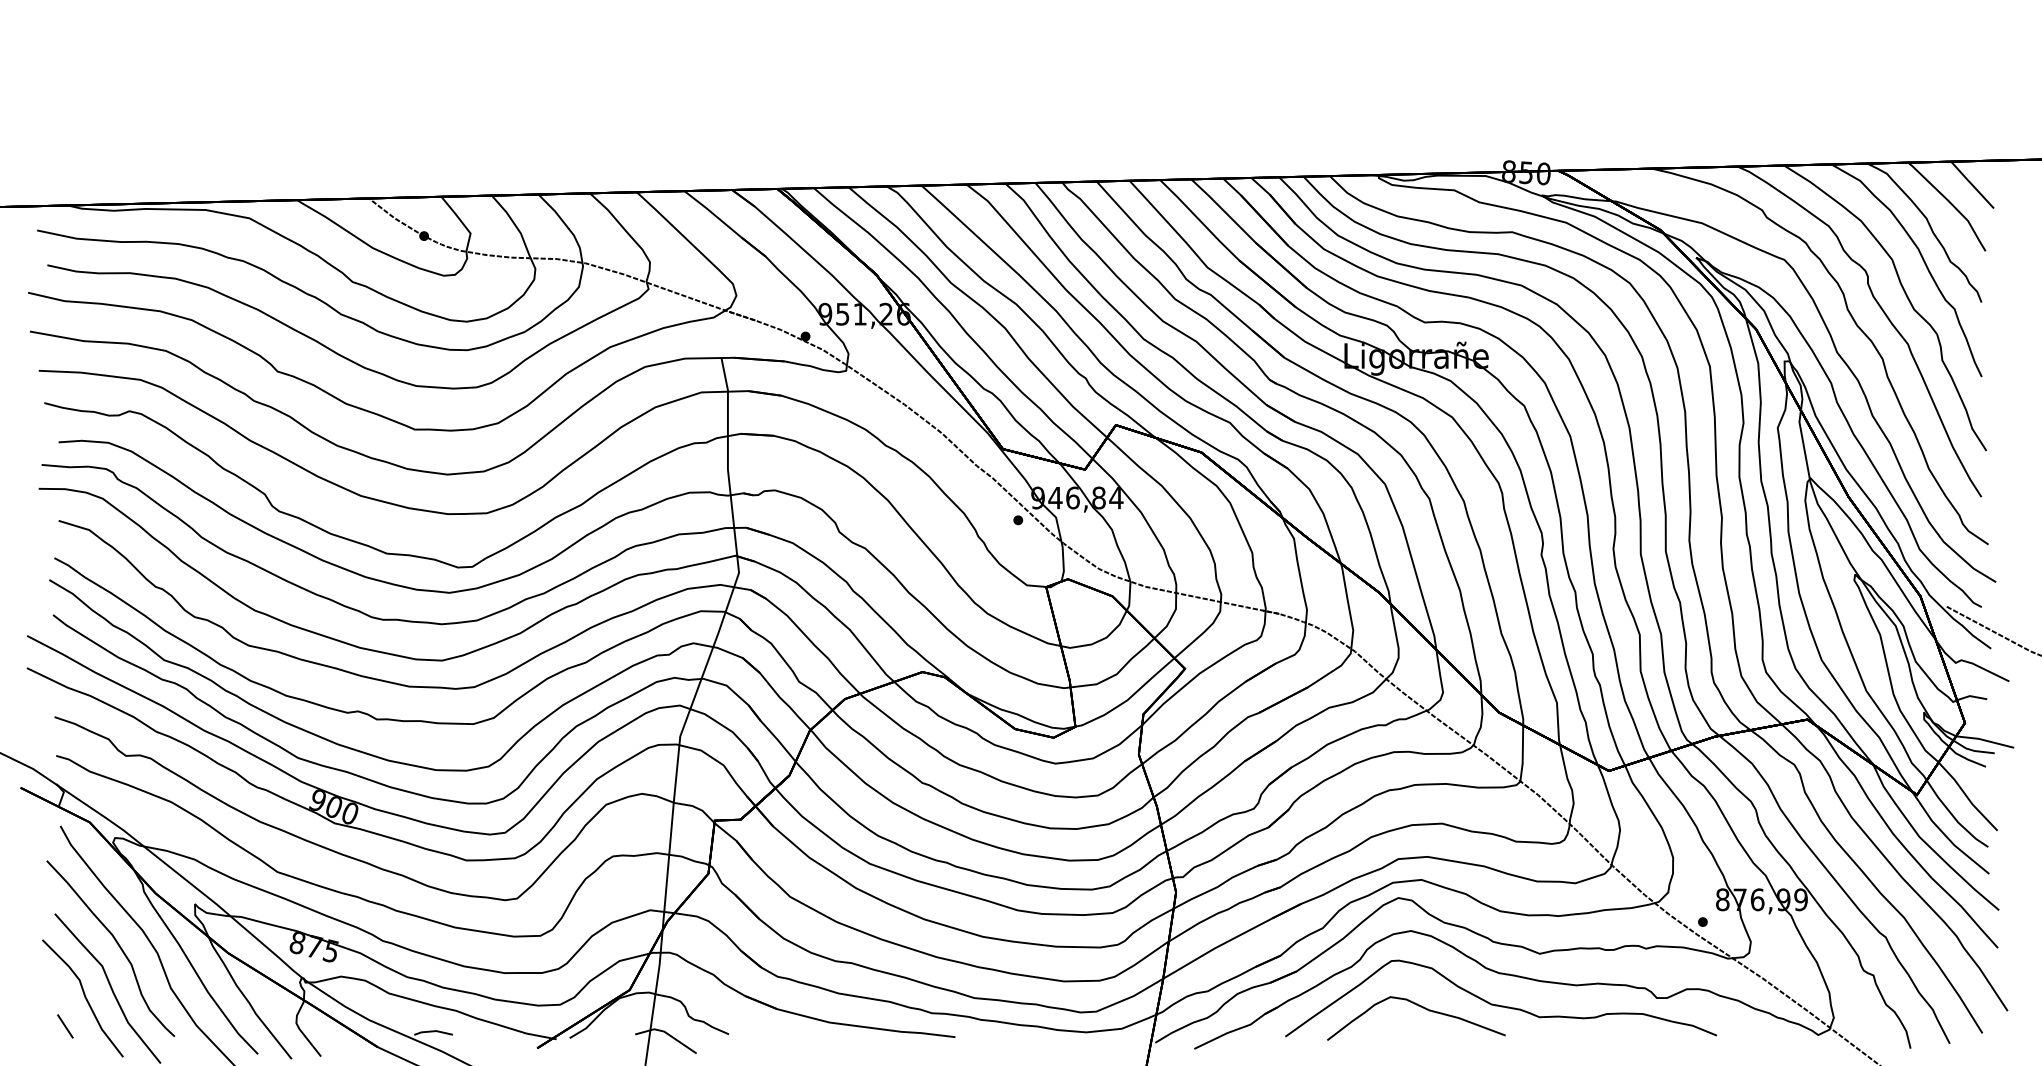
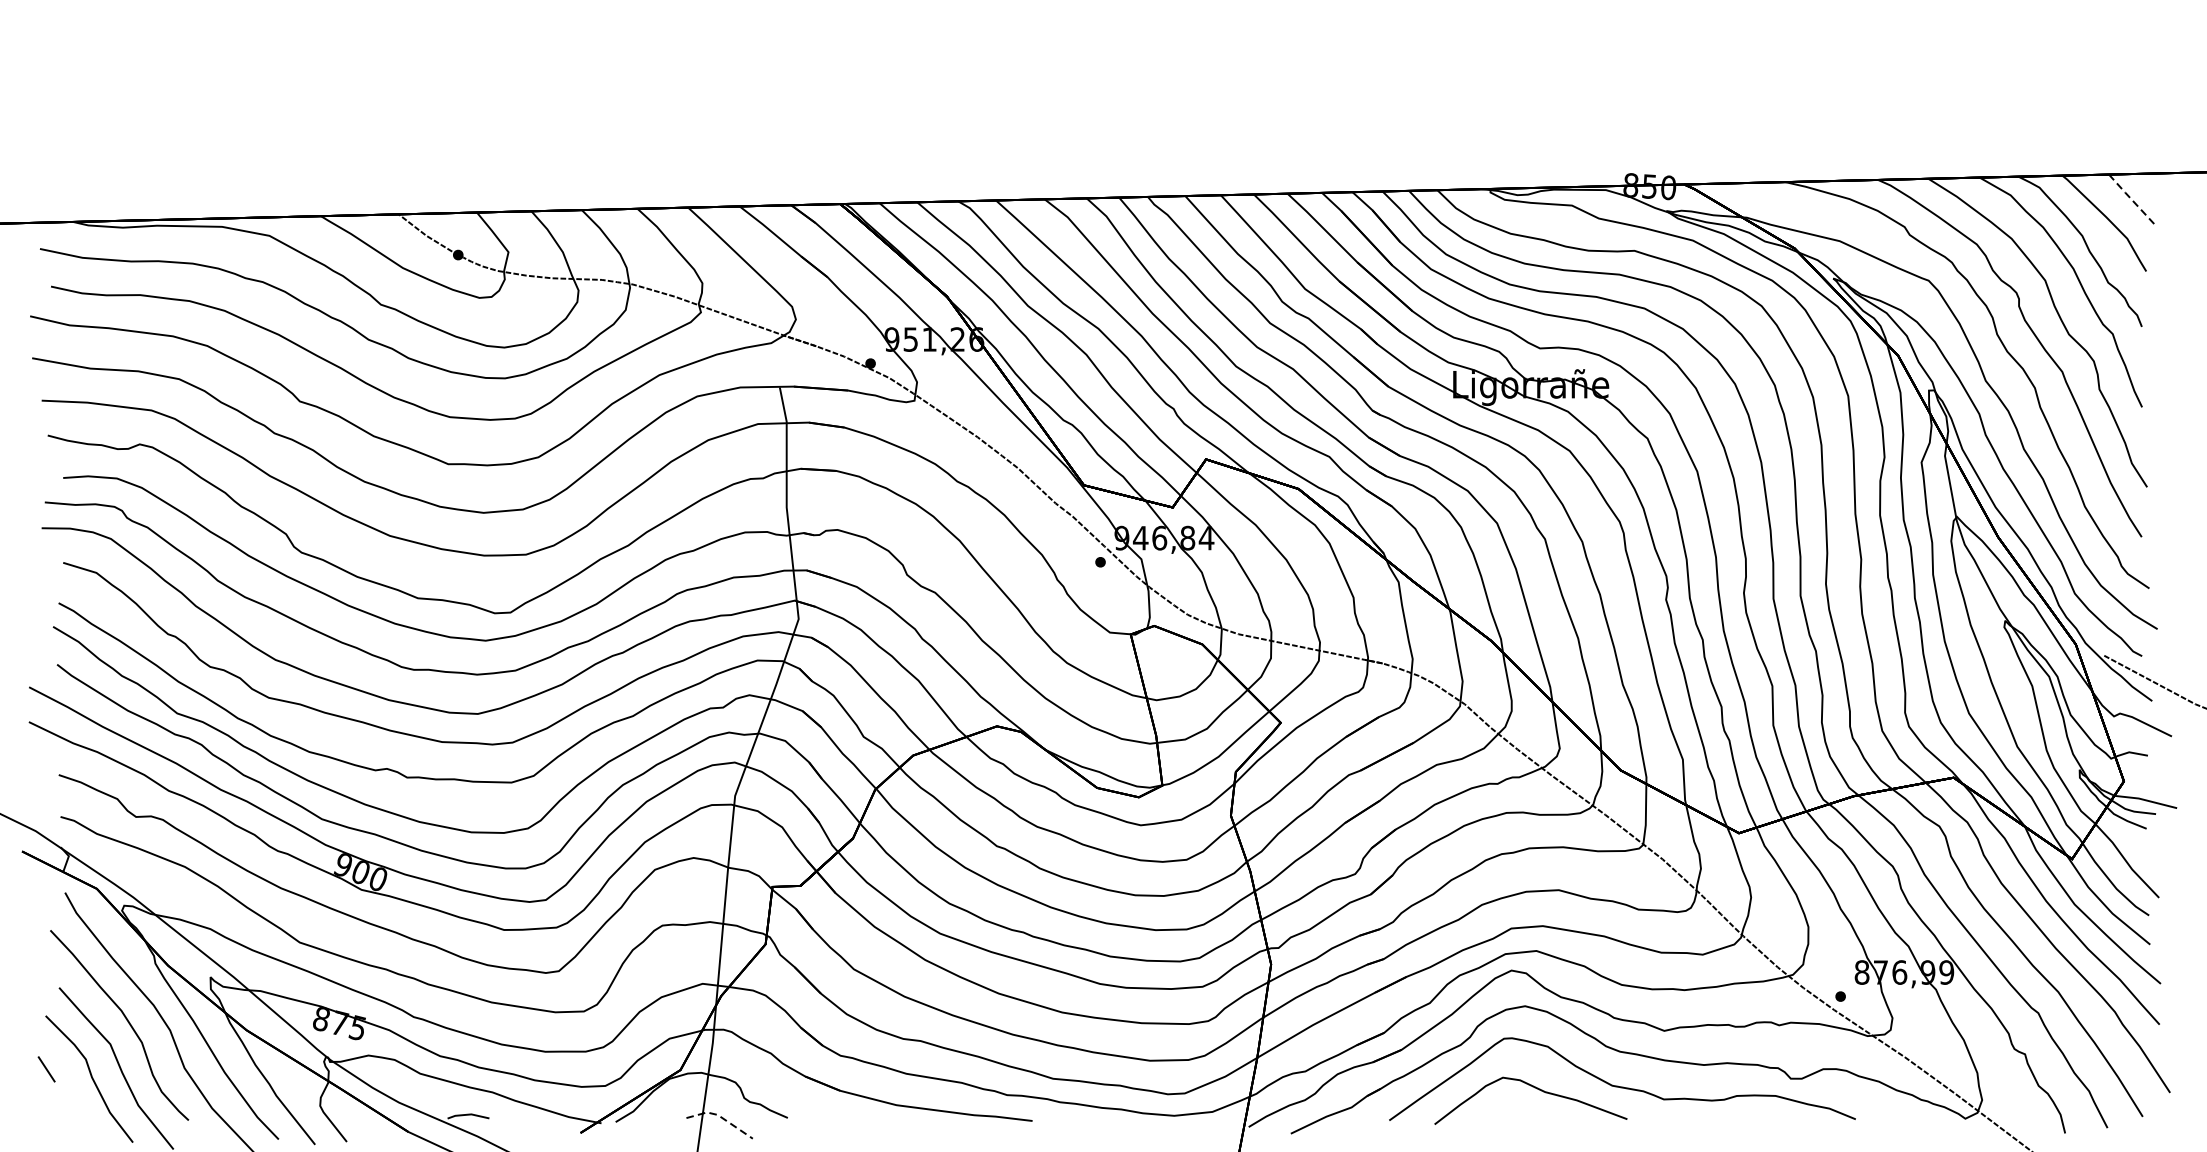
line: (1972, 185) -> (2132, 200), solid -> dashed
line: (65, 1026) -> (46, 1069), moved
line: (667, 1033) -> (721, 1117), solid -> dashed

